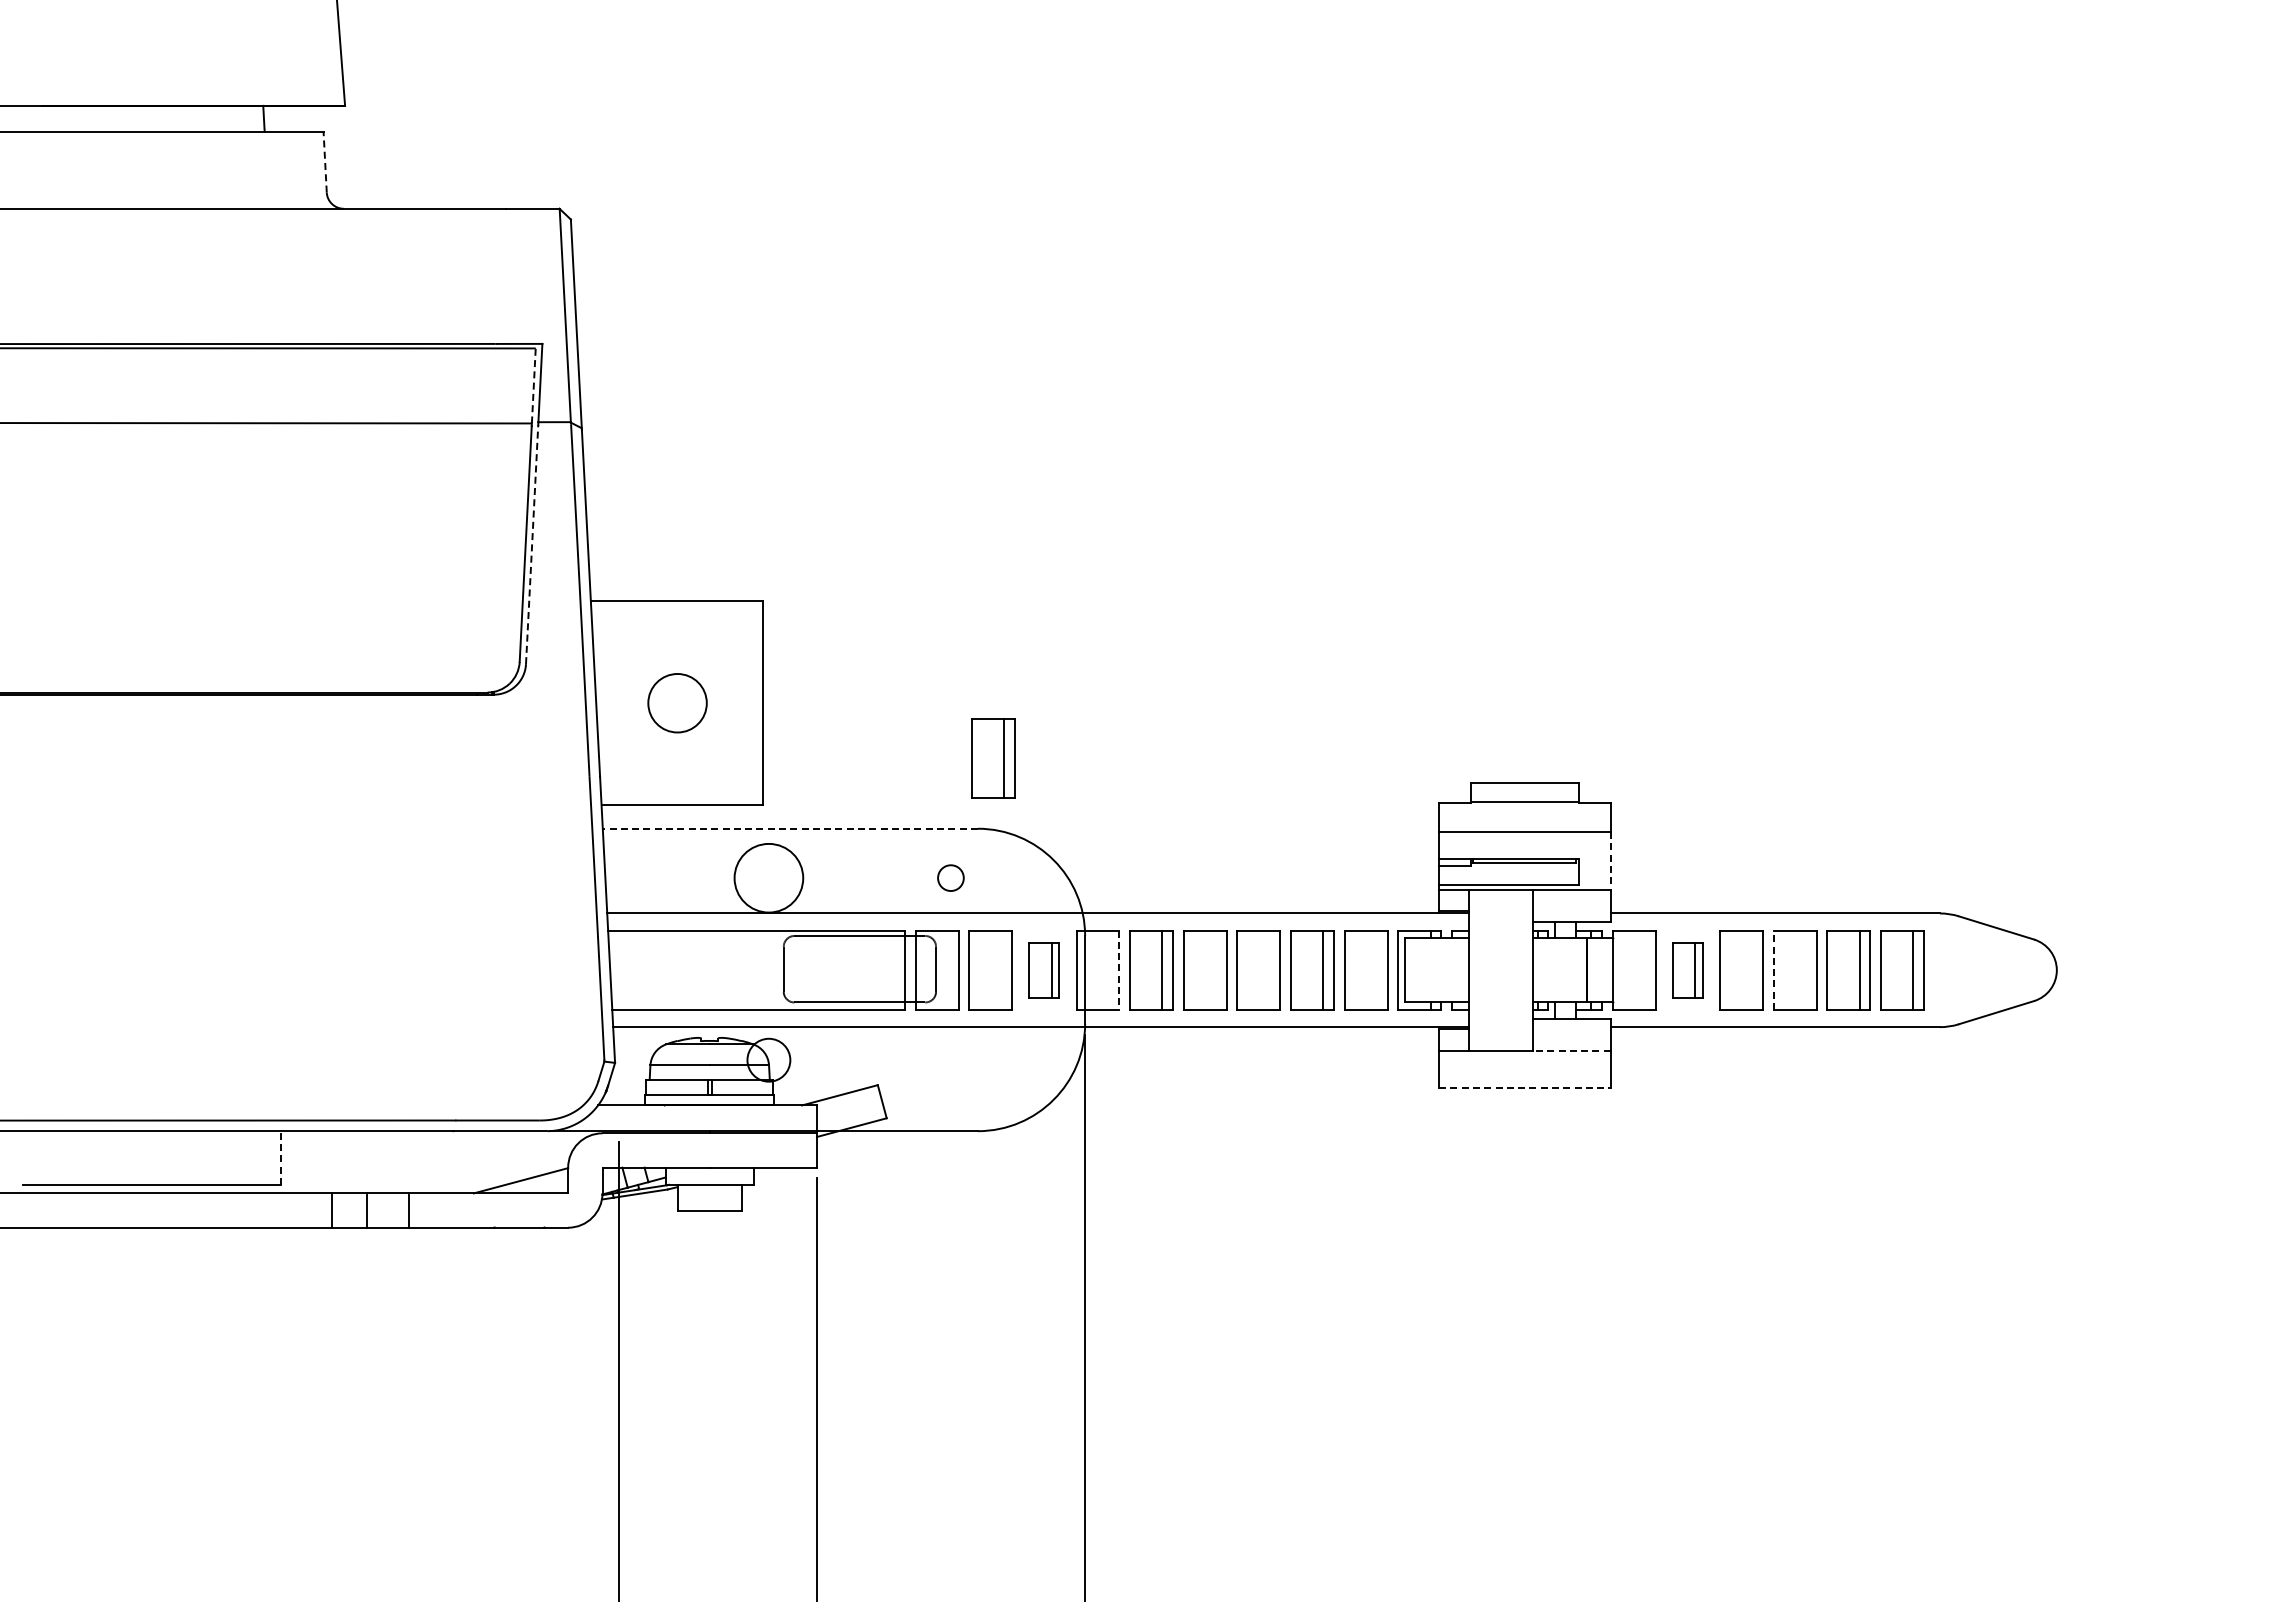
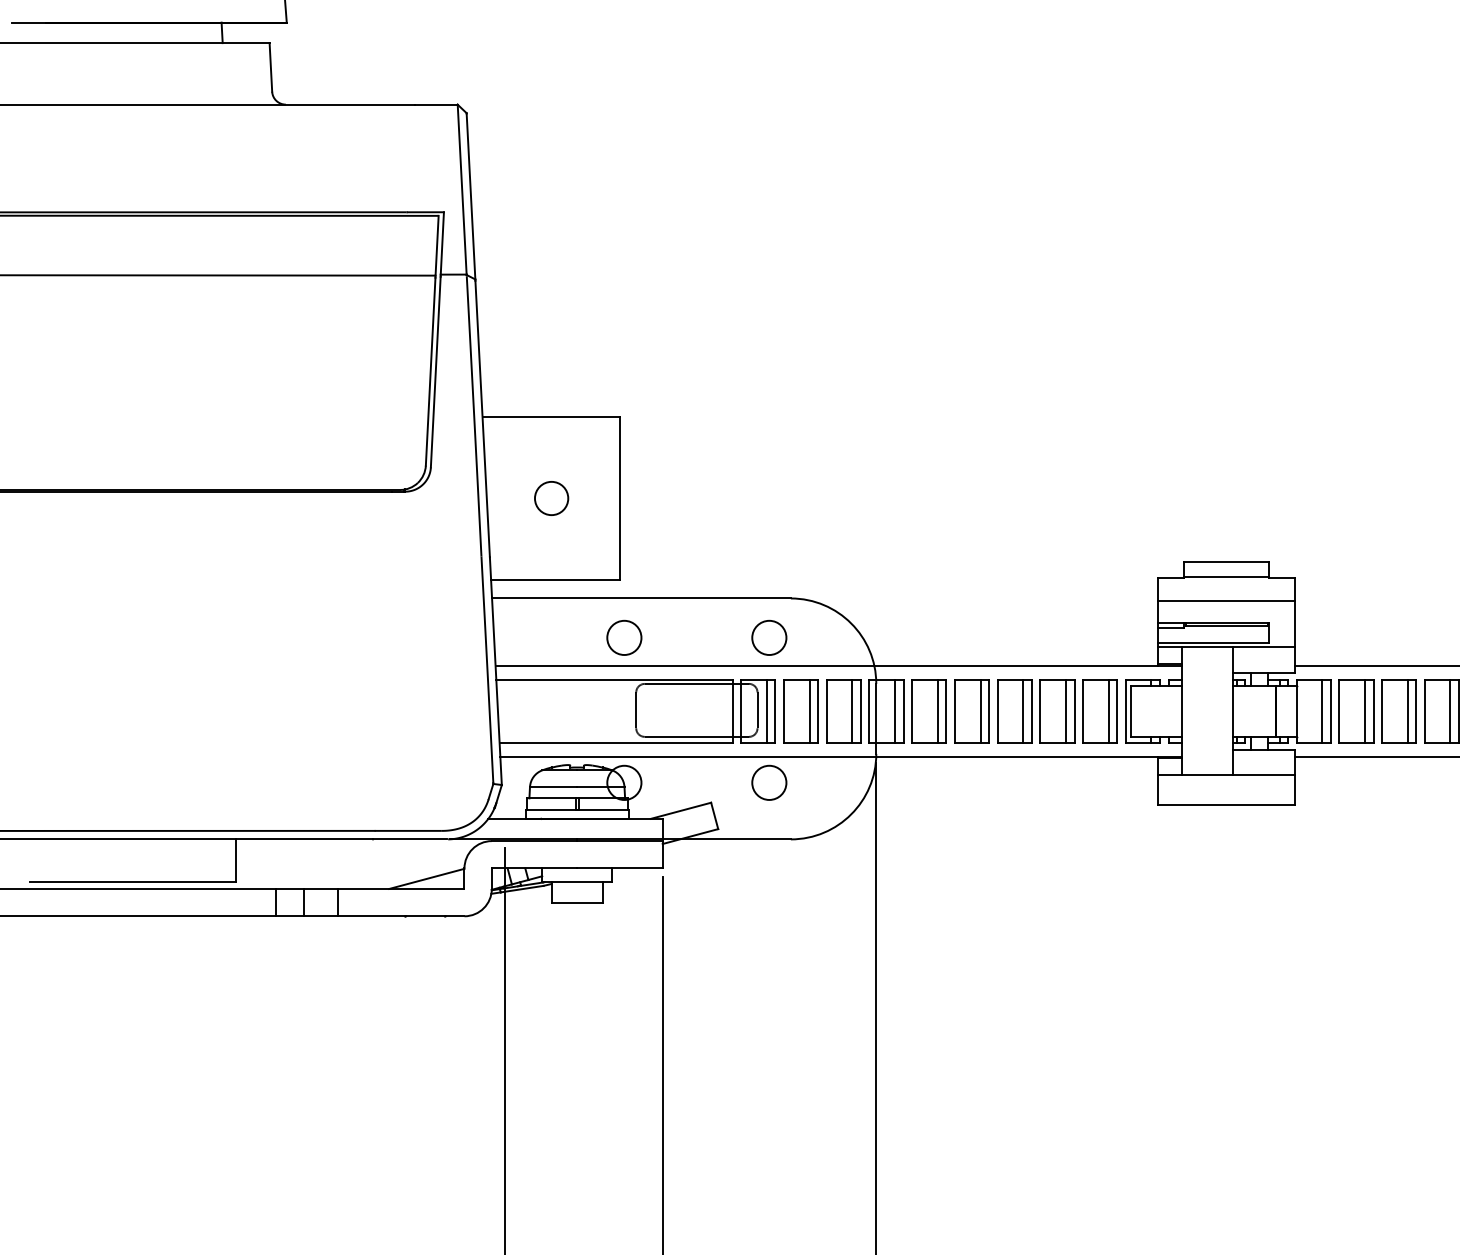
line: (325, 162) -> (271, 67), dashed -> solid
line: (533, 385) -> (436, 245), dashed -> solid
line: (532, 544) -> (436, 372), dashed -> solid
circle: (677, 703) -> (551, 498), size x0.71
part: (993, 758) -> (803, 542), removed
line: (790, 828) -> (641, 598), dashed -> solid
line: (1610, 861) -> (1294, 624), dashed -> solid
circle: (768, 877) -> (624, 637), size x0.62
circle: (950, 877) -> (769, 637), size x1.67
line: (947, 969) -> (766, 710), added
line: (1001, 969) -> (809, 710), added
line: (1108, 969) -> (894, 710), added
line: (1215, 969) -> (980, 710), added
line: (1269, 969) -> (1023, 710), added
line: (1376, 969) -> (1108, 710), added
line: (1645, 969) -> (1322, 710), added
line: (1752, 969) -> (1407, 710), added
line: (1805, 969) -> (1450, 710), added
part: (1044, 970) -> (843, 711), size x1.43
line: (1119, 970) -> (903, 711), dashed -> solid
part: (1687, 970) -> (1356, 711), size x1.43
line: (1773, 970) -> (1424, 711), dashed -> solid
line: (1572, 1050) -> (1264, 775), dashed -> solid
circle: (950, 1059) -> (769, 782), added
line: (1524, 1088) -> (1226, 805), dashed -> solid
line: (280, 1158) -> (235, 861), dashed -> solid

